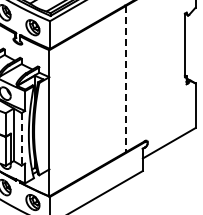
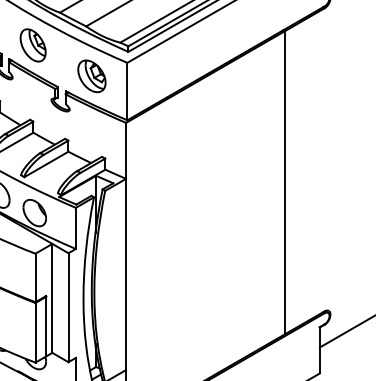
line: (125, 79) -> (283, 183), dashed -> solid
line: (21, 139) -> (68, 308), dashed -> solid

